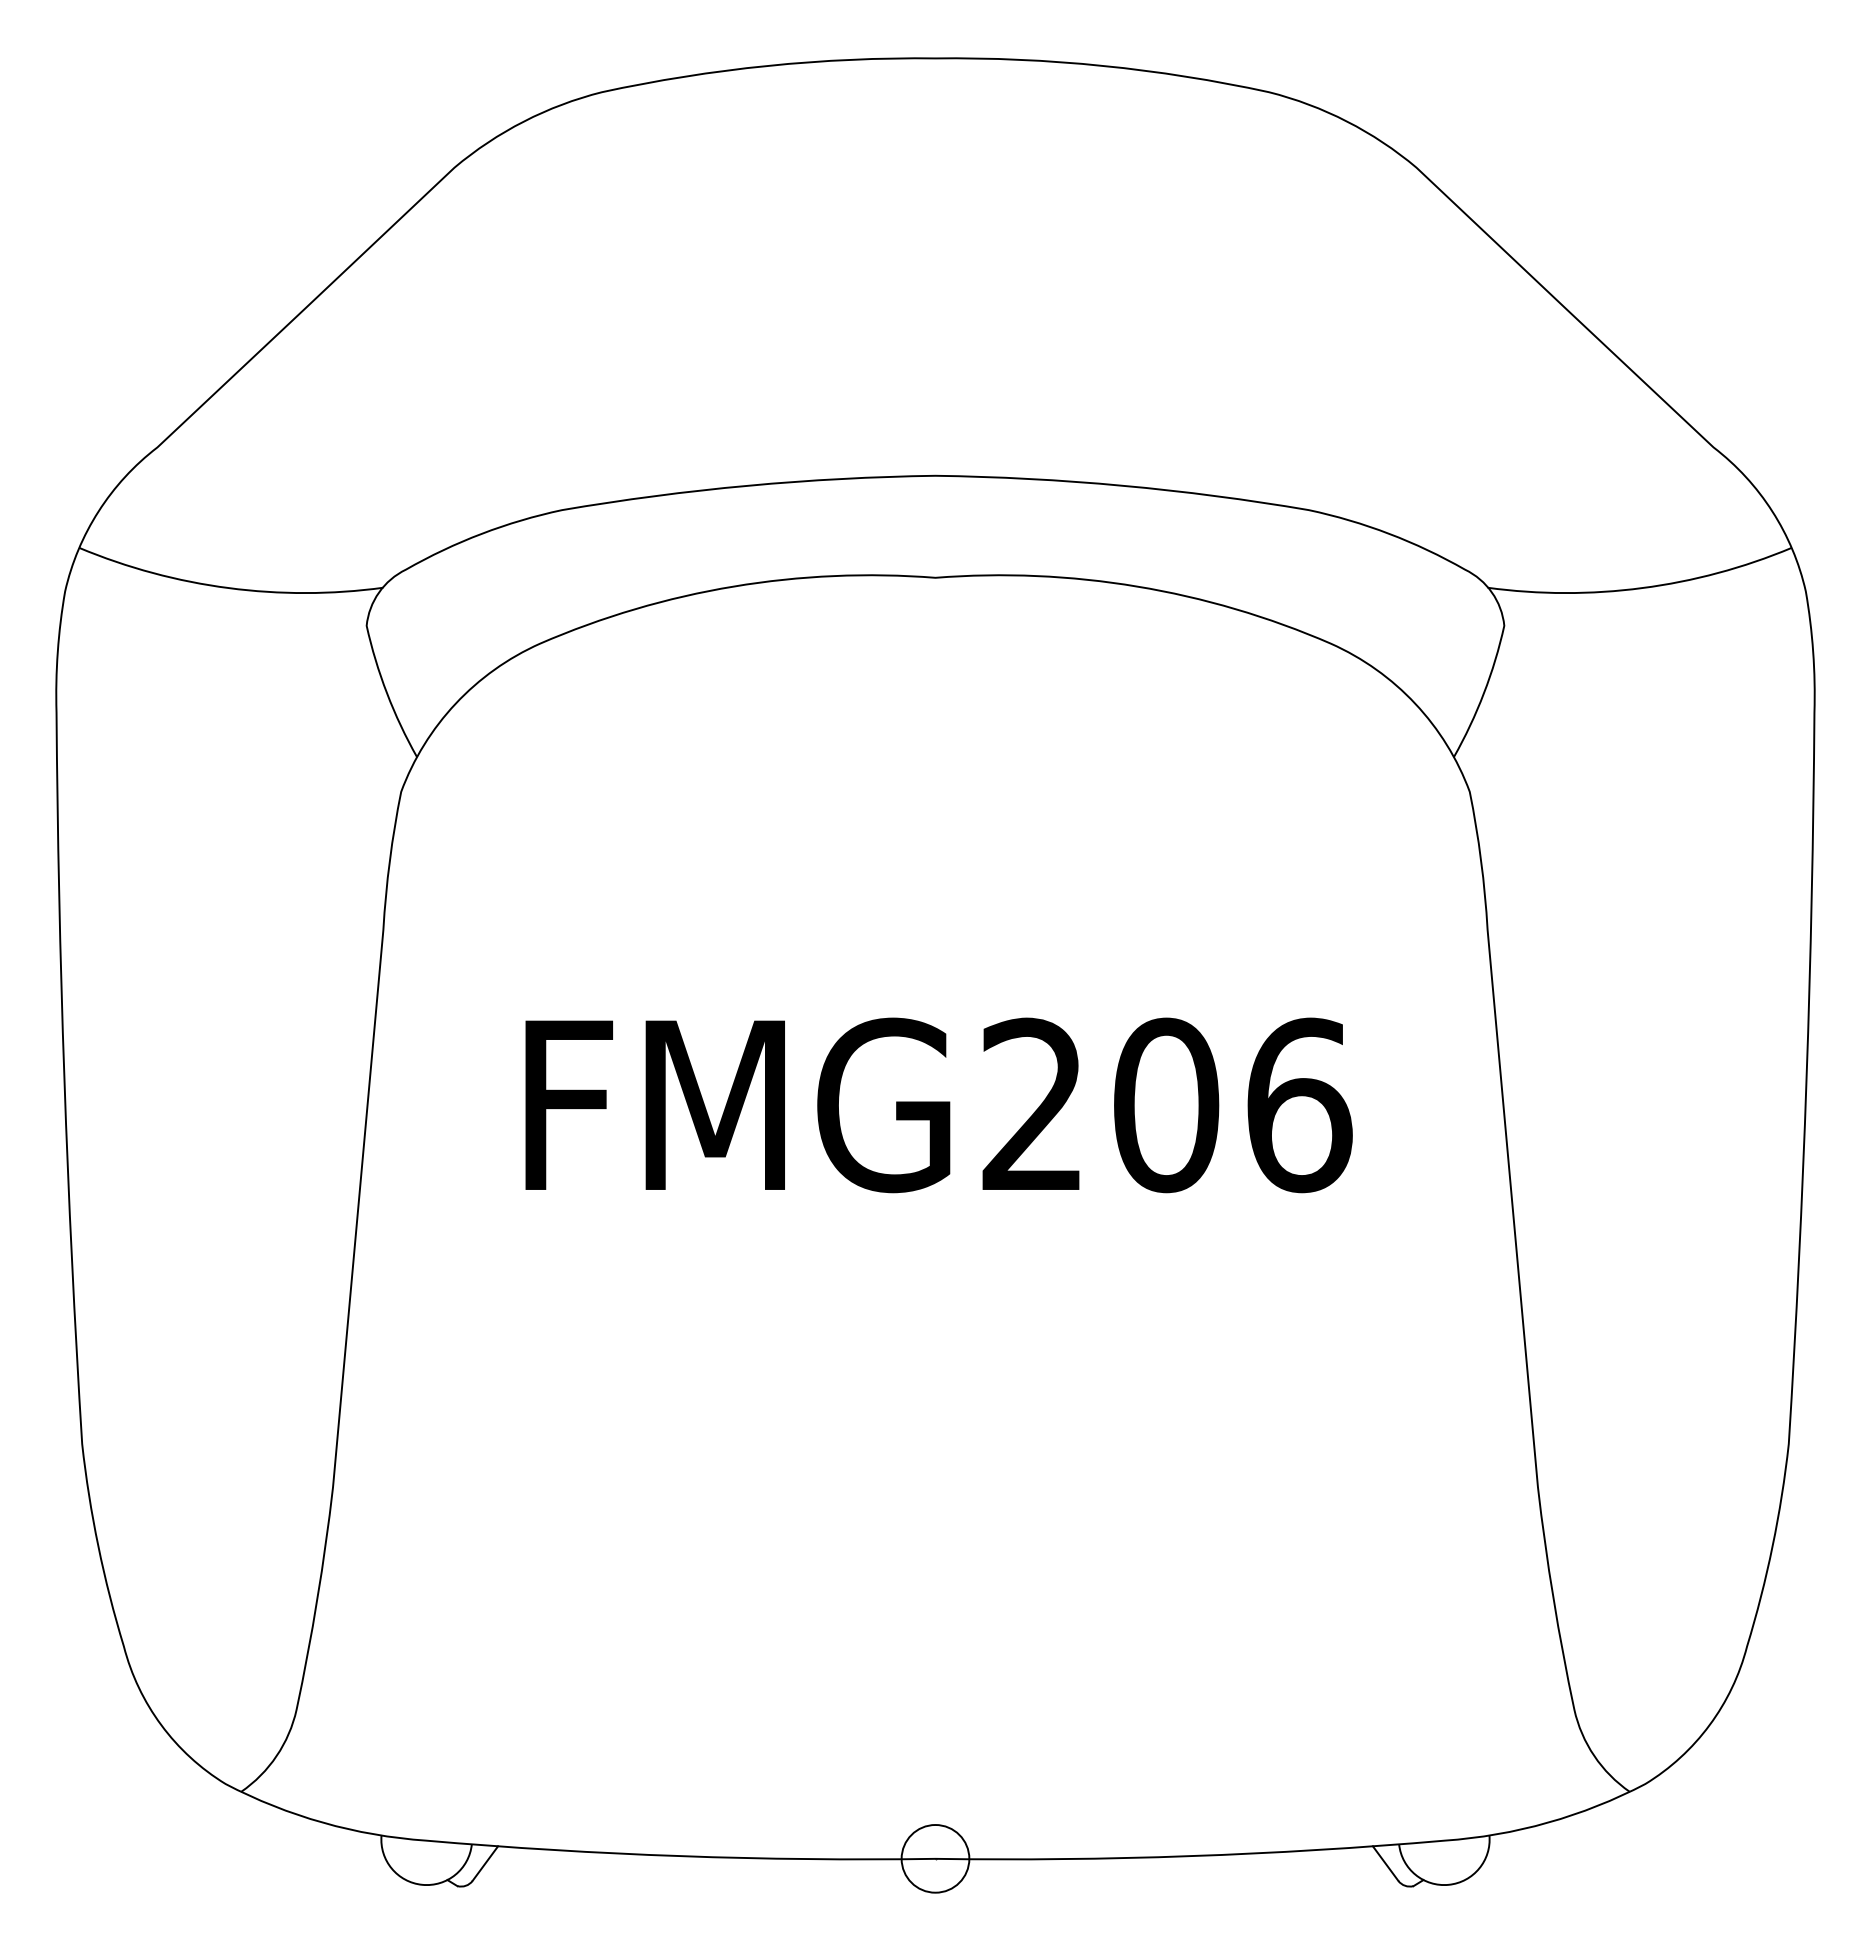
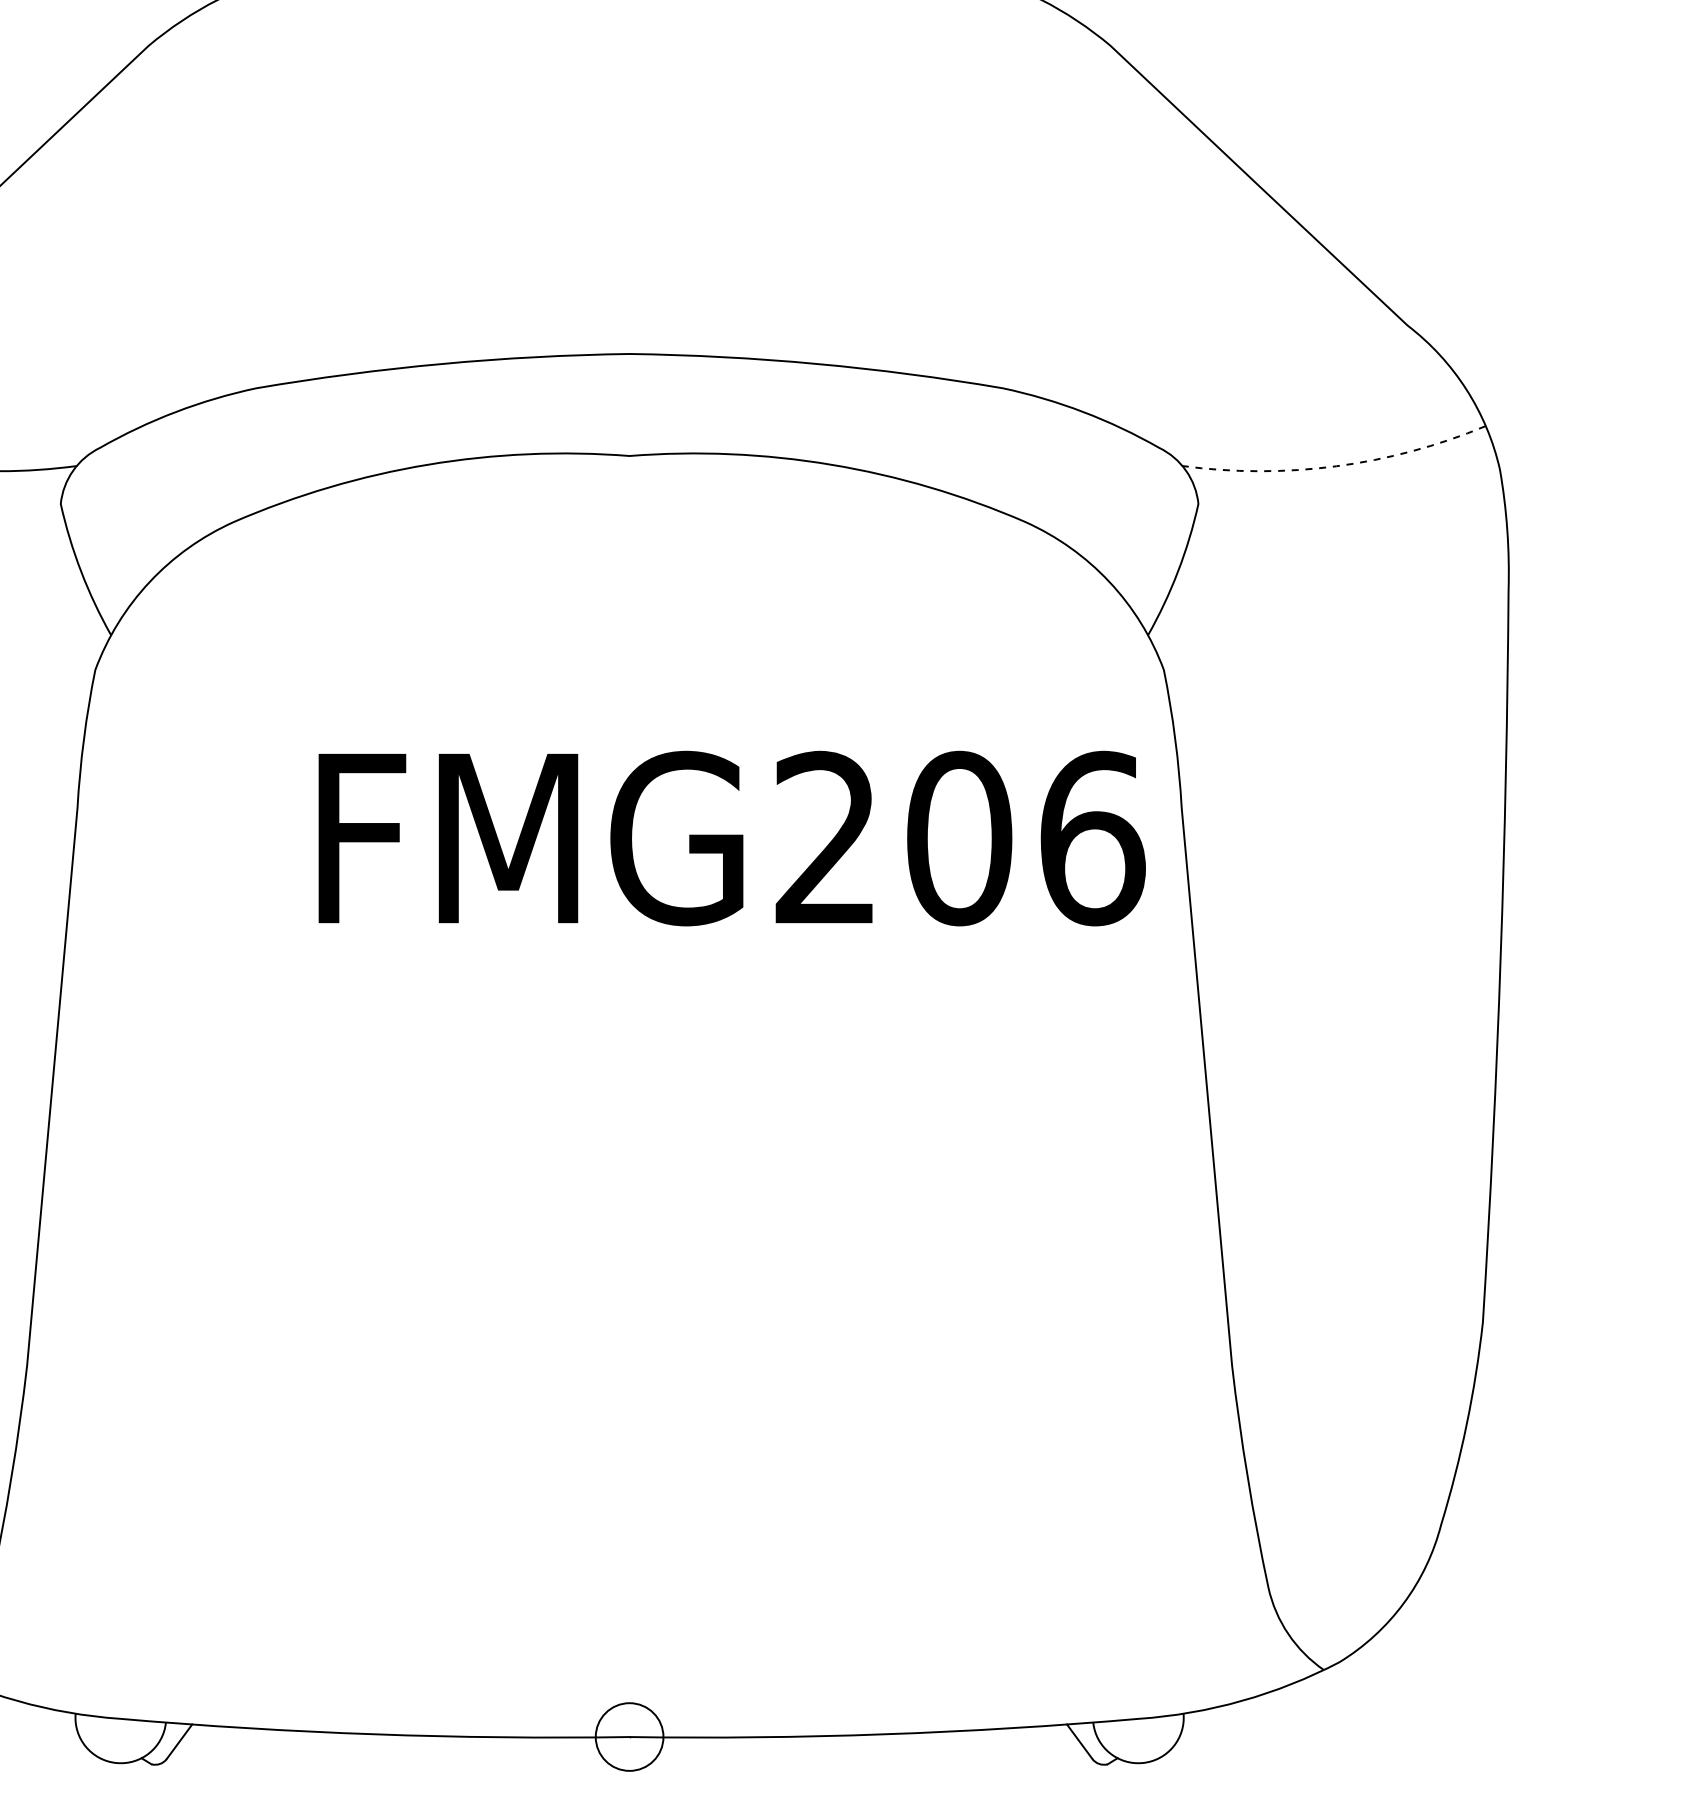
arc: (1642, 588) -> (1336, 466), solid -> dashed
text: (938, 1105) -> (731, 838), moved

